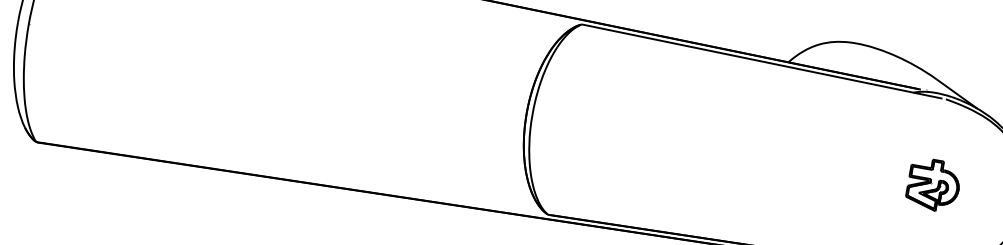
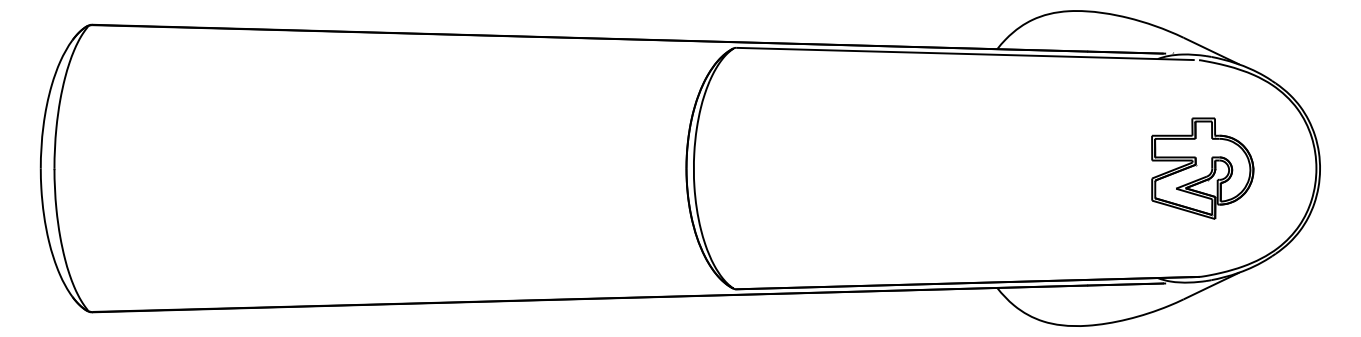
part: (933, 185) -> (1202, 168), size x1.6

